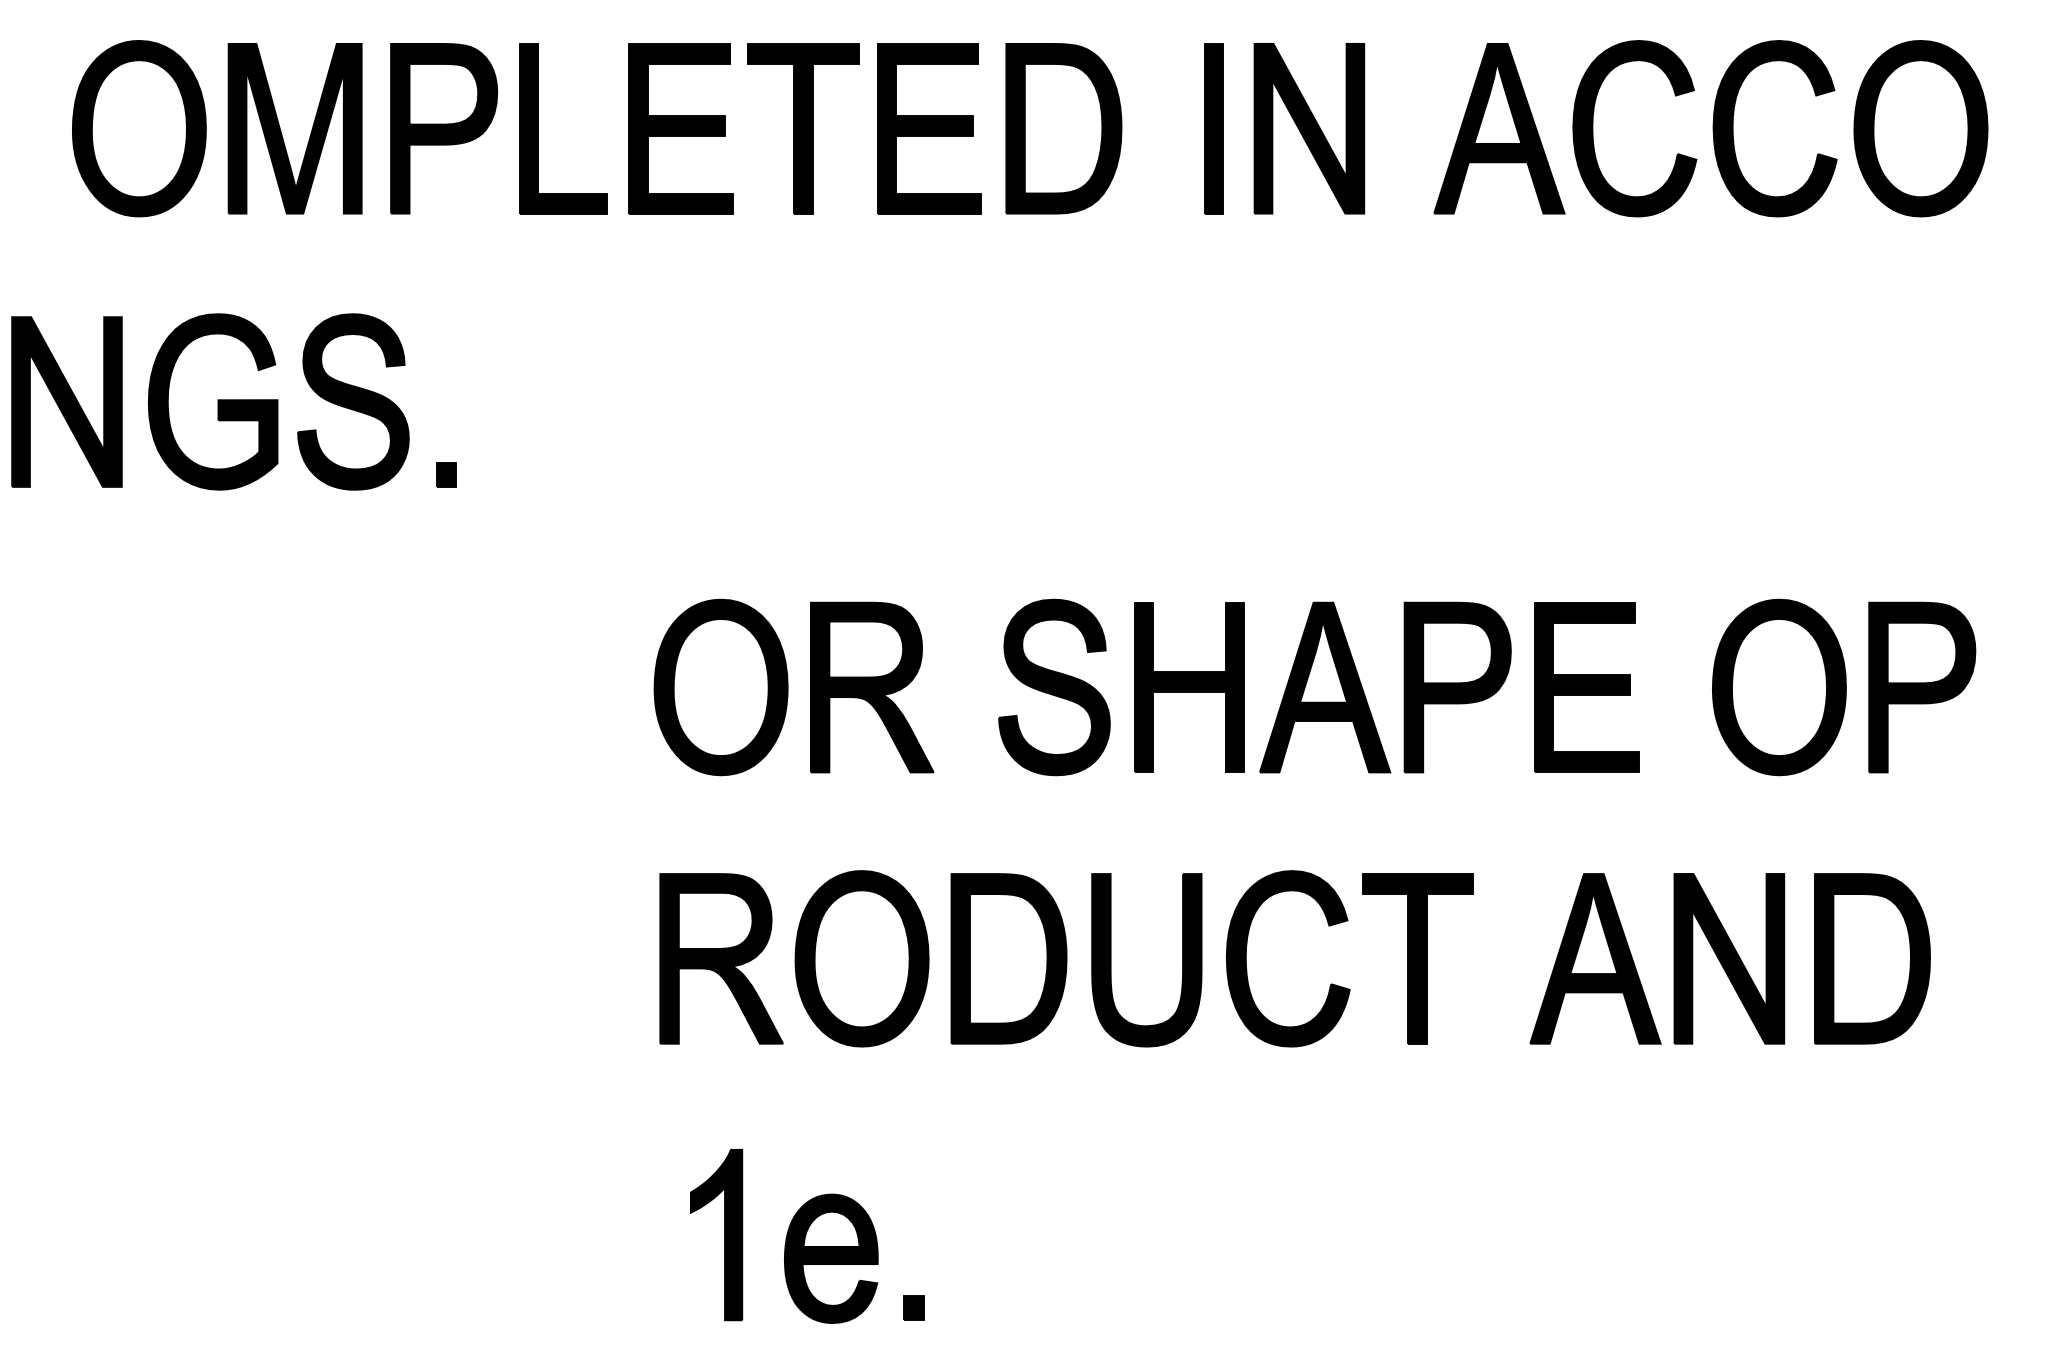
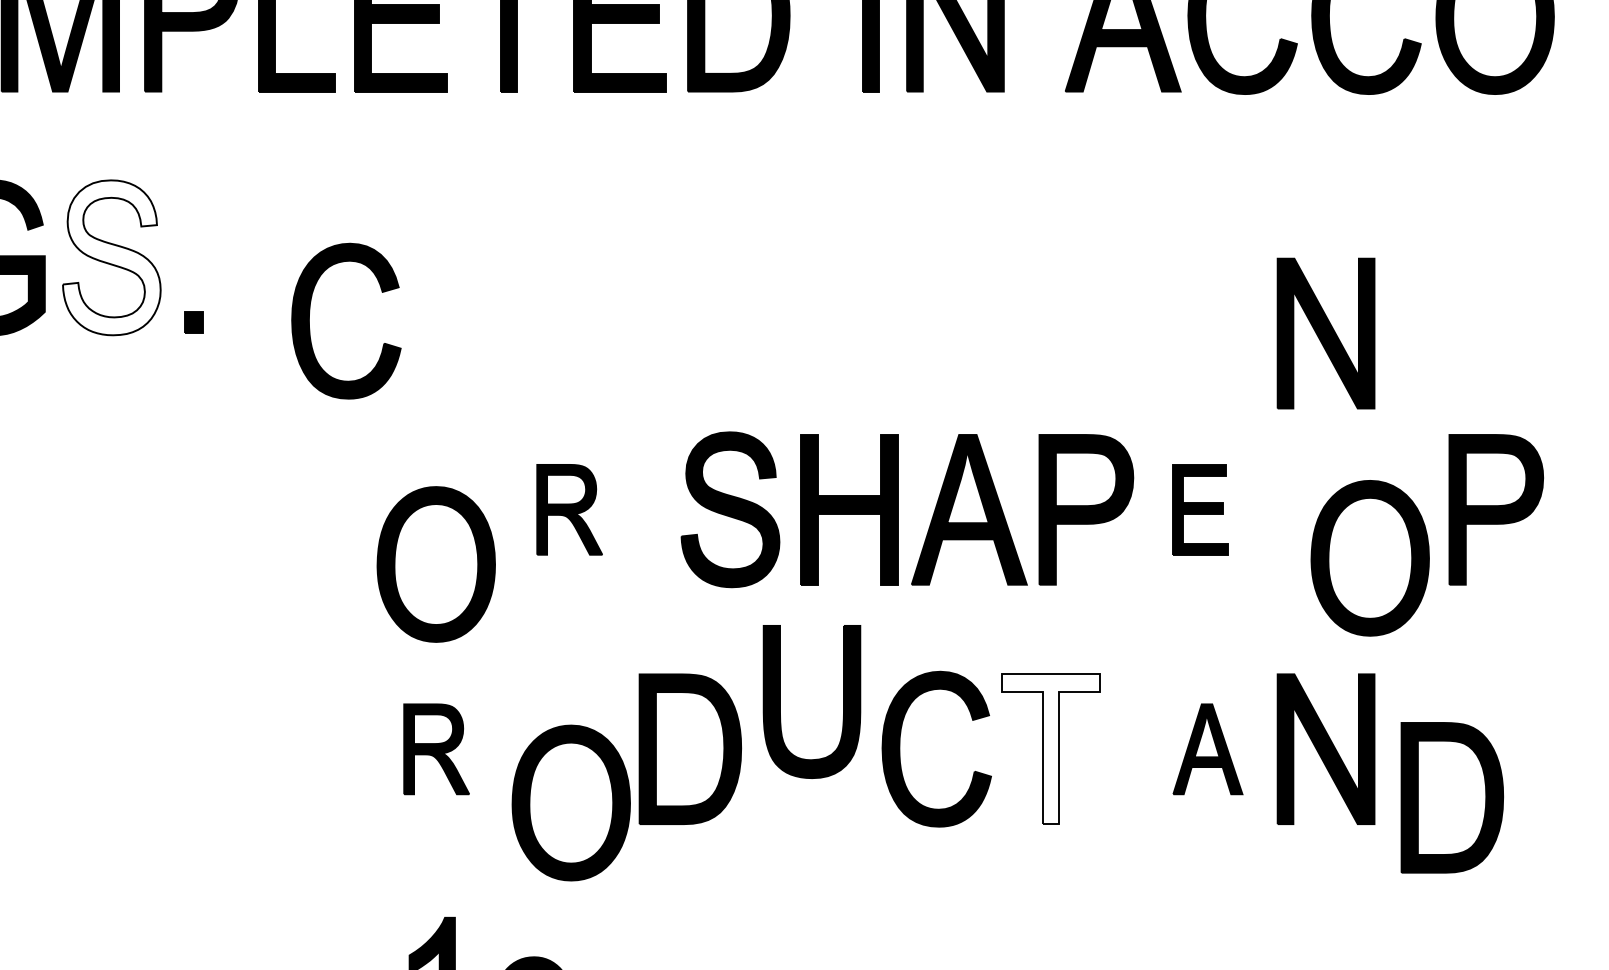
fill: (353, 401) -> (111, 257), removed
part: (577, 473) -> (309, 320), added
part: (1729, 487) -> (1326, 333), added
part: (720, 687) -> (435, 564), moved
part: (872, 687) -> (569, 509), size x0.6
part: (1586, 687) -> (1200, 509), size x0.6
part: (1779, 687) -> (1370, 558), moved
part: (721, 958) -> (436, 748), size x0.6
part: (861, 958) -> (570, 802), moved
fill: (1417, 958) -> (1050, 748), removed
part: (1595, 958) -> (1207, 748), size x0.6
part: (1872, 958) -> (1452, 797), moved
part: (1111, 960) -> (780, 702), moved

